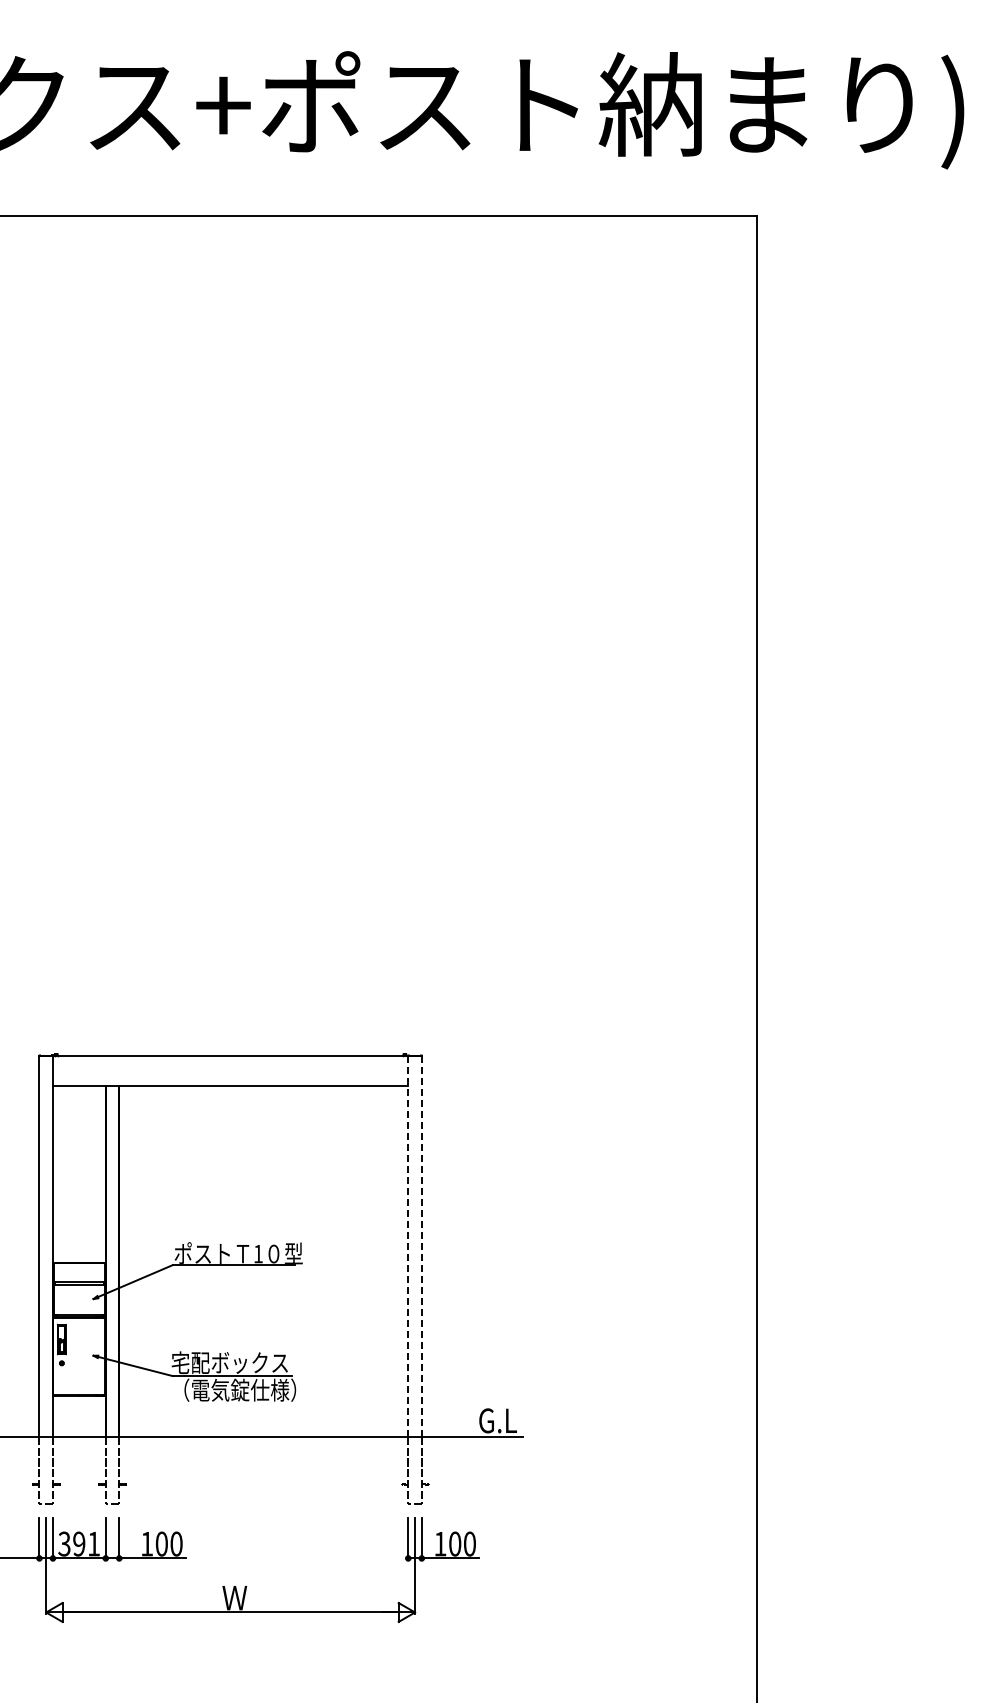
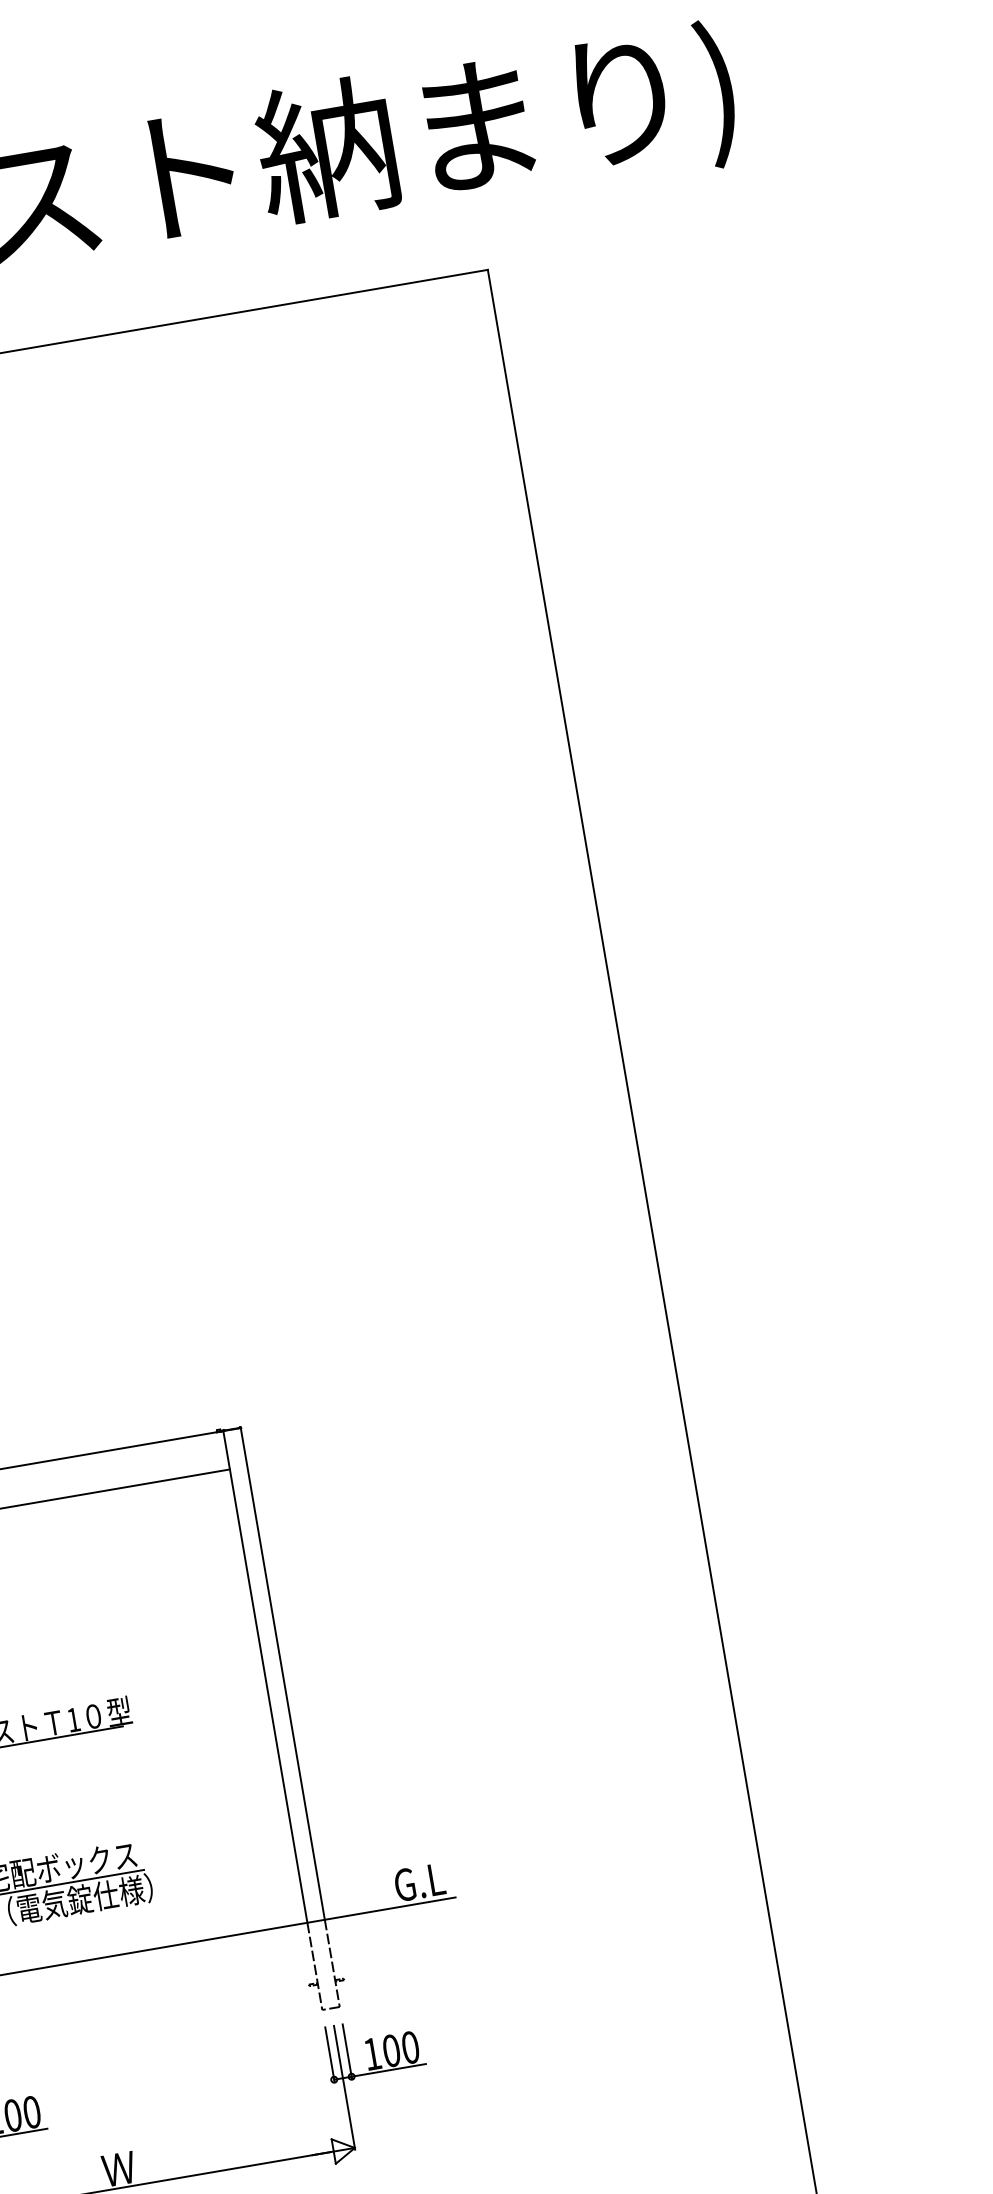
line: (408, 1246) -> (265, 1677), dashed -> solid
line: (421, 1246) -> (282, 1674), dashed -> solid

